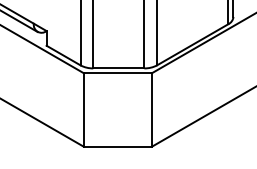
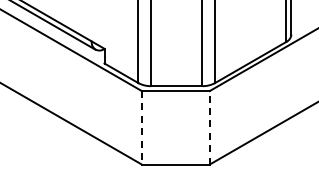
line: (83, 109) -> (141, 127), solid -> dashed
line: (151, 109) -> (209, 127), solid -> dashed

